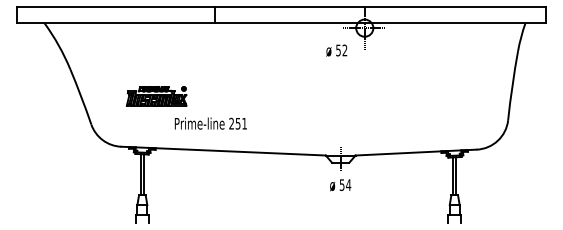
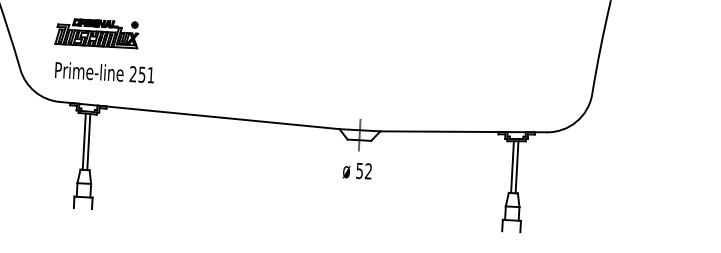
part: (156, 96) -> (96, 33), moved
text: (210, 123) -> (104, 72), moved
text: (348, 184) -> (368, 170), 54 -> 52

